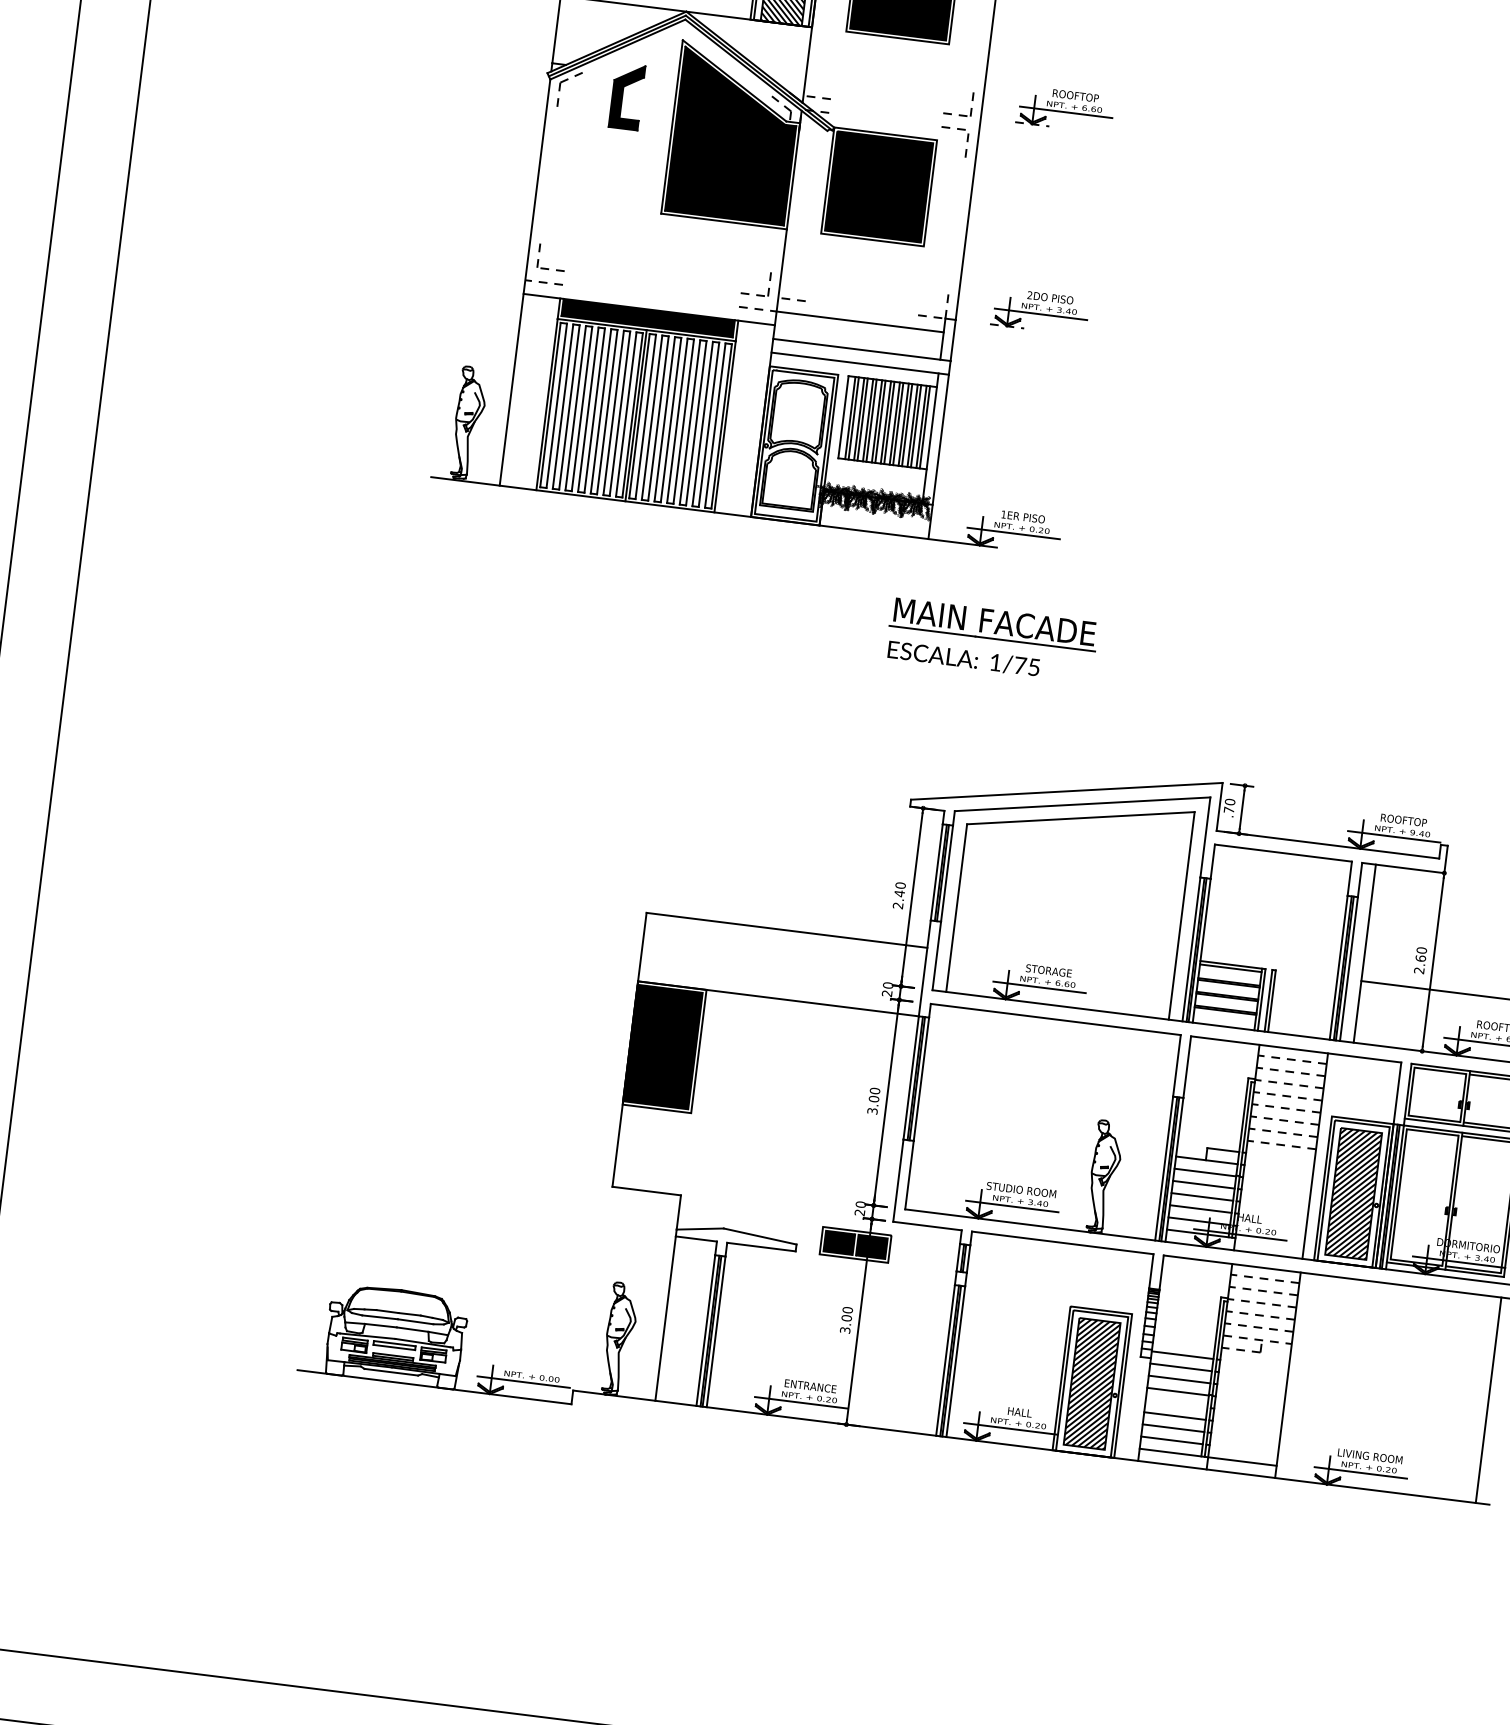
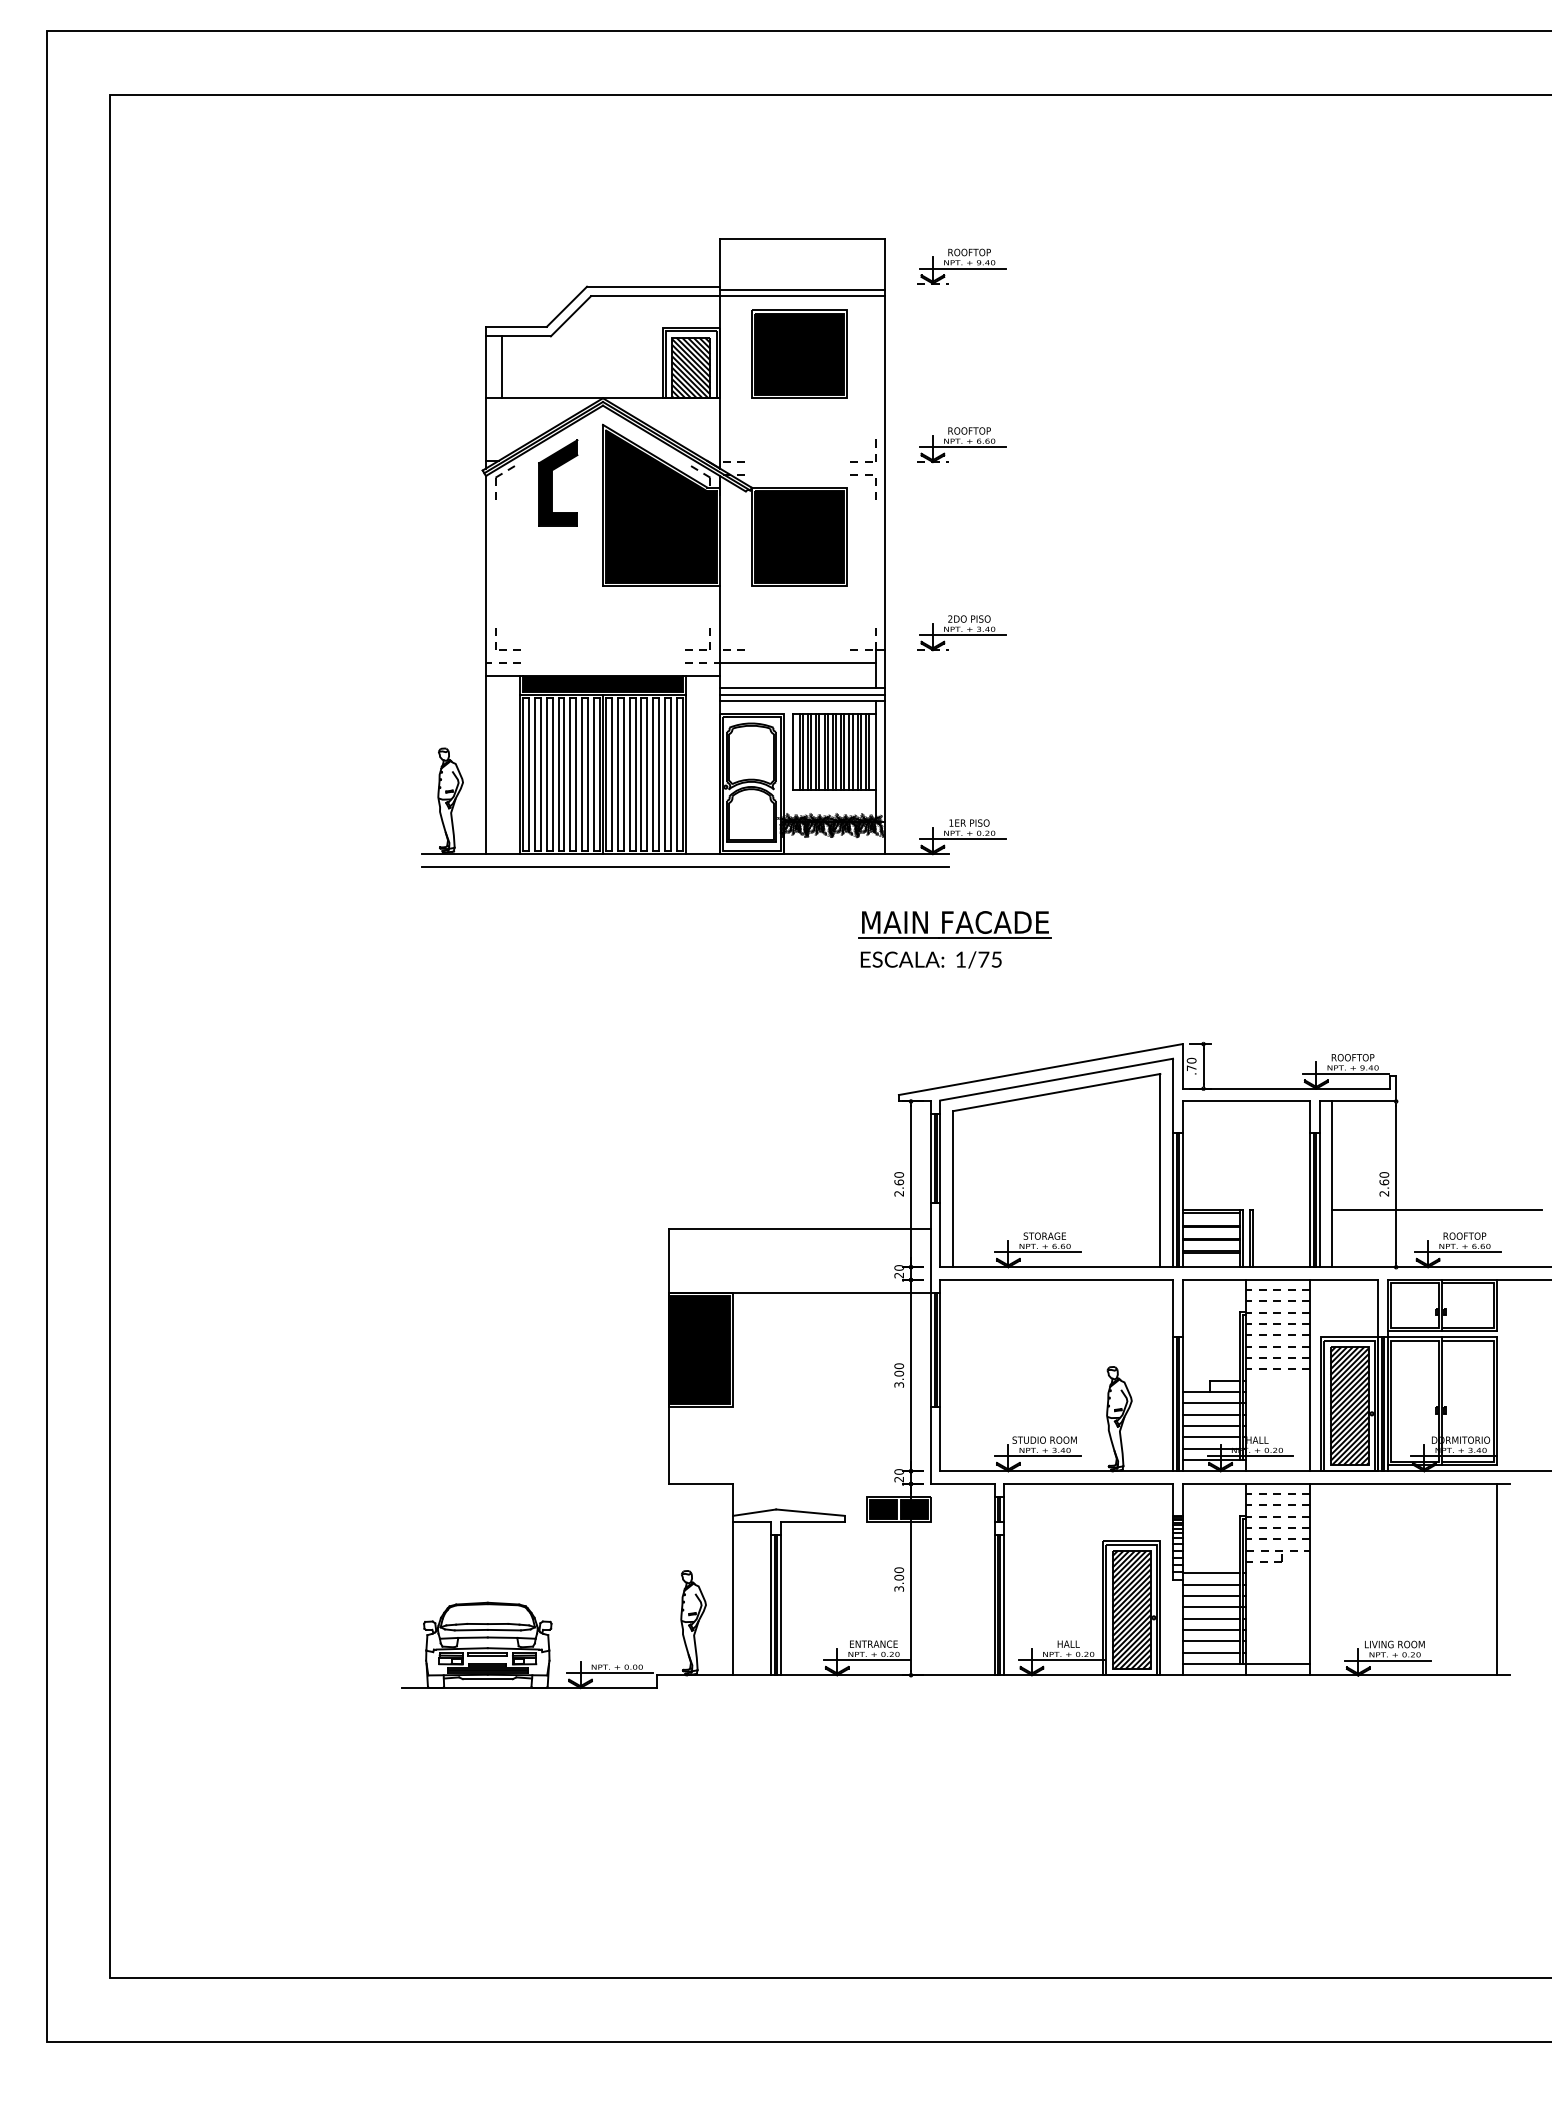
part: (627, 96) -> (558, 482), size x1.43
line: (861, 356) -> (802, 694), added
line: (712, 525) -> (685, 866), added
text: (899, 893) -> (899, 1182), 2.40 -> 2.60
line: (1176, 1403) -> (1211, 1618), added

